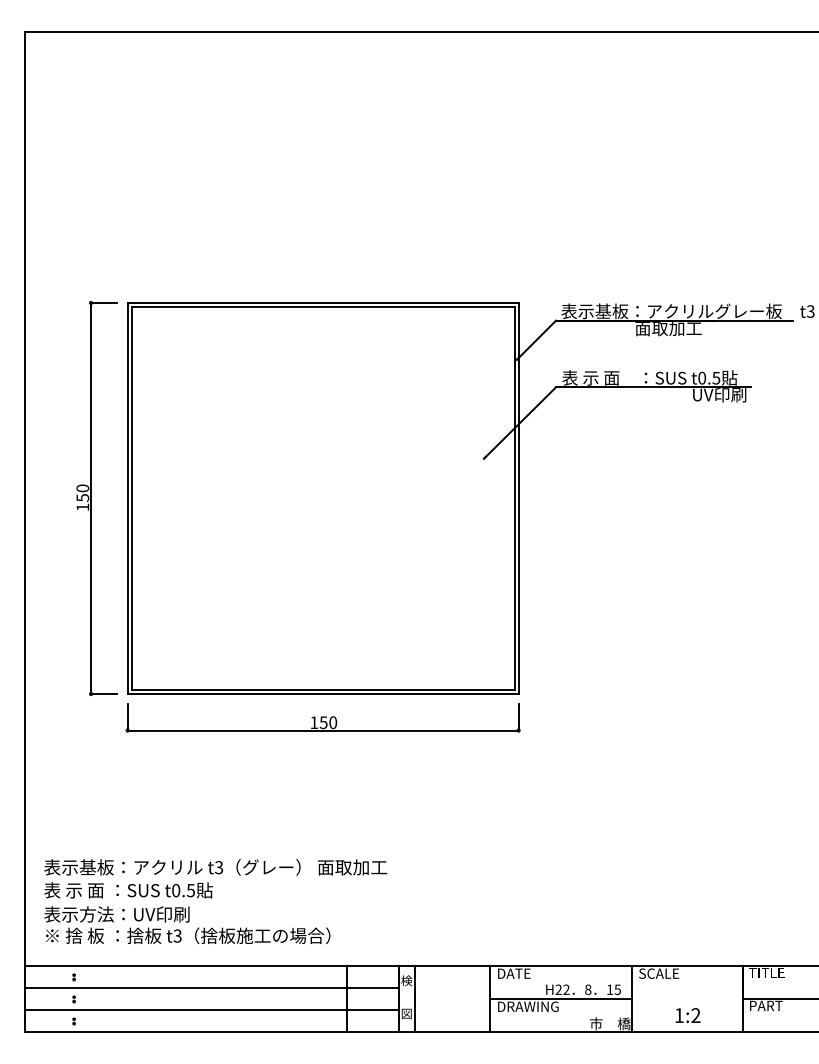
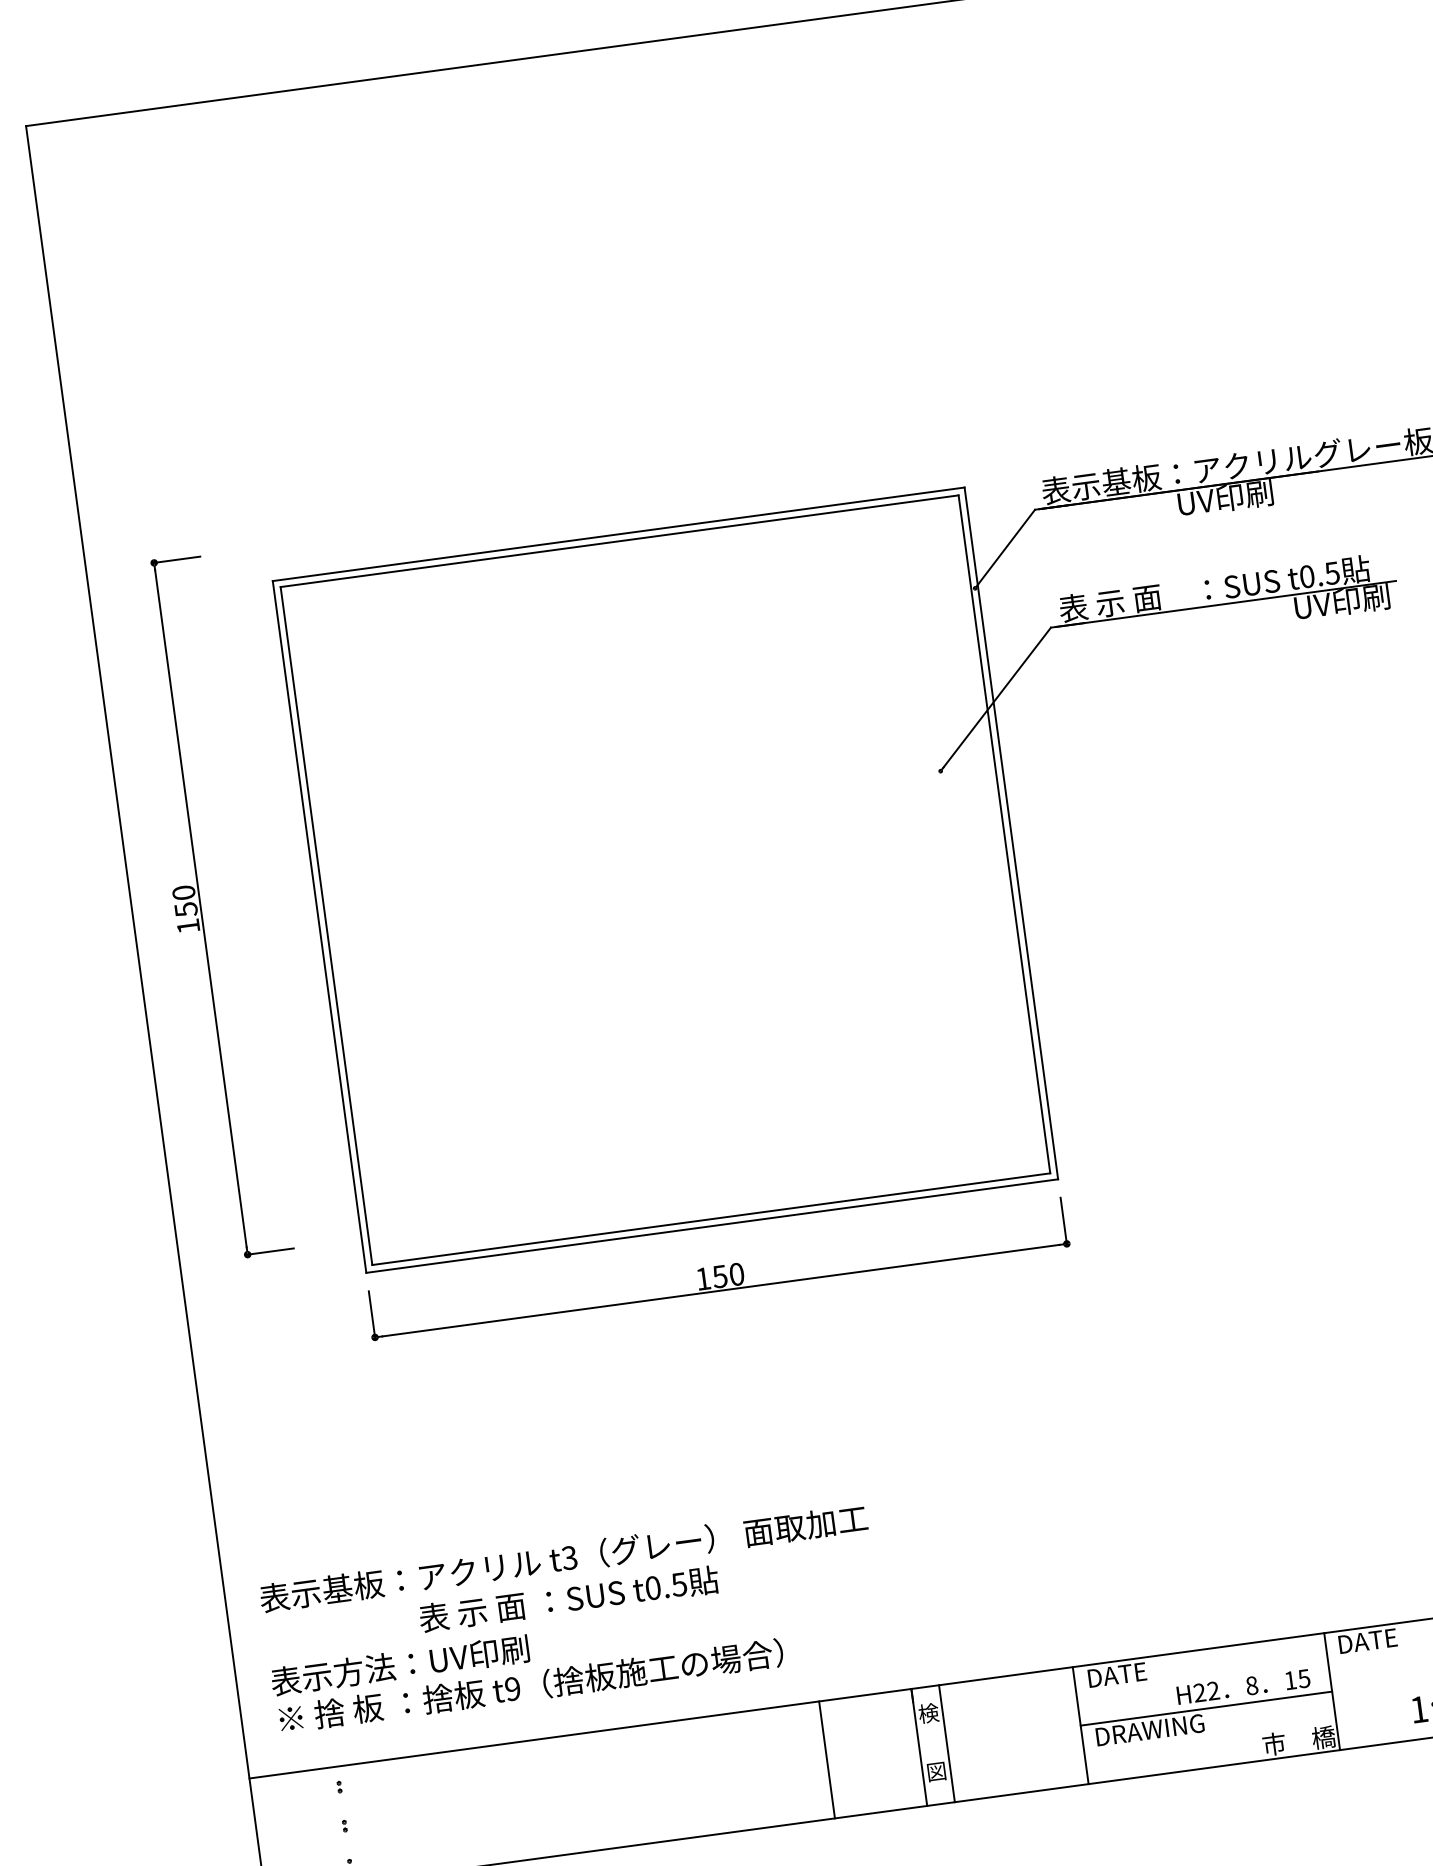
text: (668, 329) -> (1236, 498), 面取加工 -> UV印刷
part: (96, 498) -> (210, 907), moved
text: (128, 890) -> (568, 1599), moved
text: (177, 935) -> (512, 1688), t3 -> t9
text: (659, 973) -> (1374, 1639), SCALE -> DATE
line: (211, 987) -> (584, 1771), removed
line: (211, 1010) -> (590, 1812), removed

